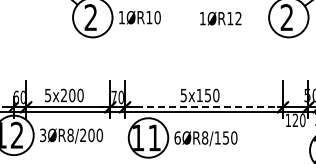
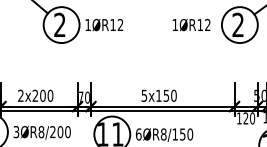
text: (157, 17) -> (120, 24), 1ØR10 -> 1ØR12
text: (220, 18) -> (191, 24), moved
text: (47, 95) -> (20, 95), 5x200 -> 2x200
line: (204, 107) -> (163, 106), dashed -> solid

